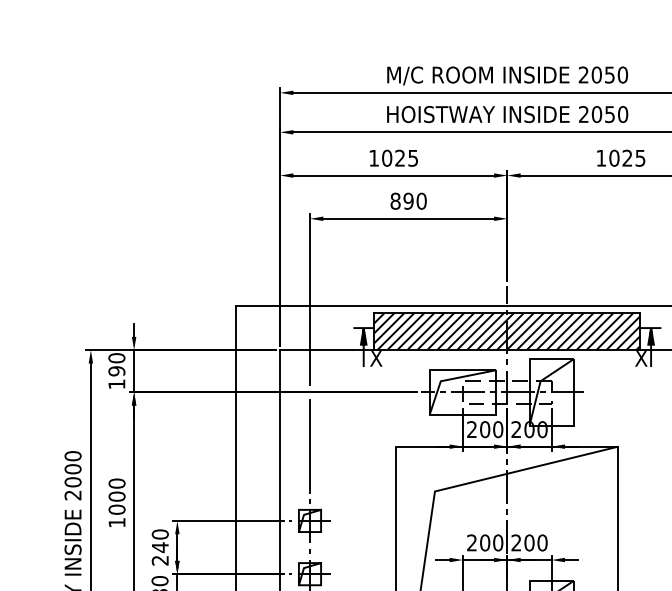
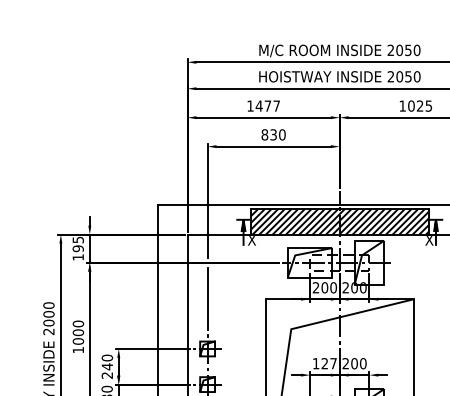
text: (399, 157) -> (267, 105), 1025 -> 1477
text: (408, 200) -> (273, 134), 890 -> 830
text: (115, 357) -> (77, 239), 190 -> 195
text: (484, 542) -> (324, 363), 200 -> 127

